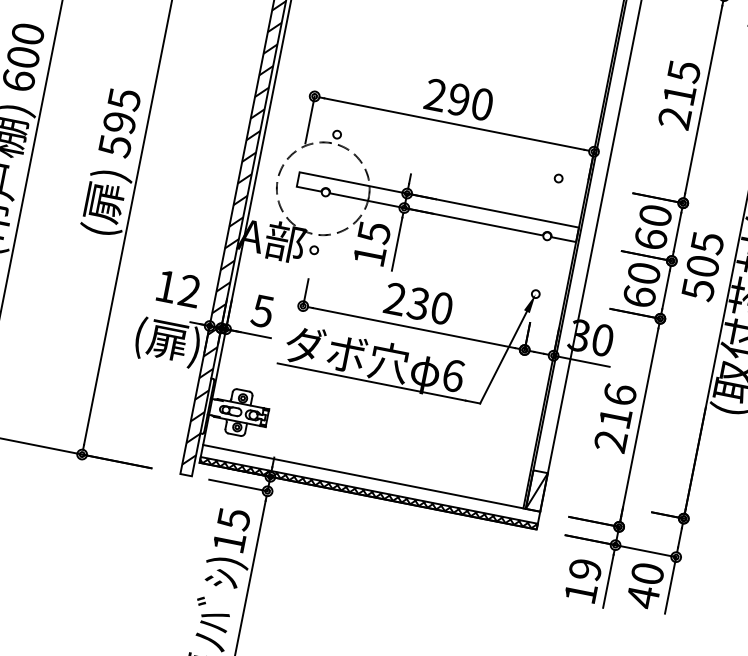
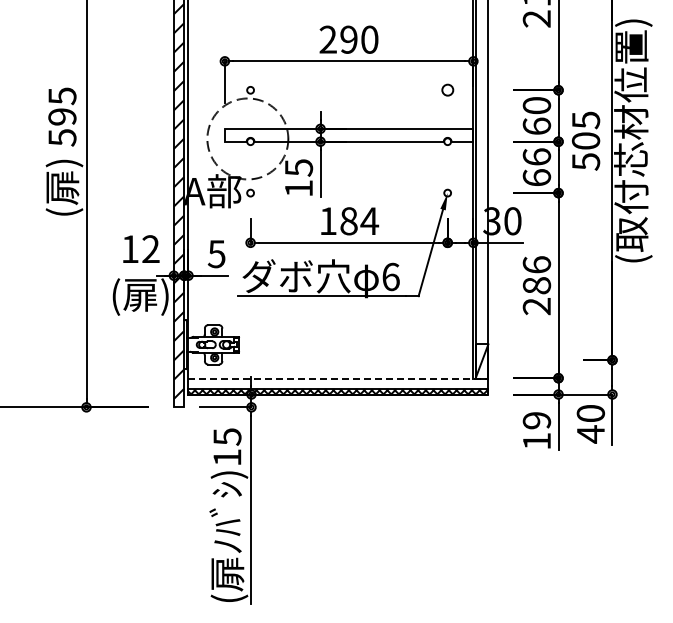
circle: (558, 178) -> (447, 90), size x1.6
text: (643, 272) -> (536, 156), 60 -> 66
text: (419, 304) -> (349, 221), 230 -> 184
text: (615, 417) -> (536, 285), 216 -> 286
line: (371, 478) -> (338, 378), solid -> dashed

